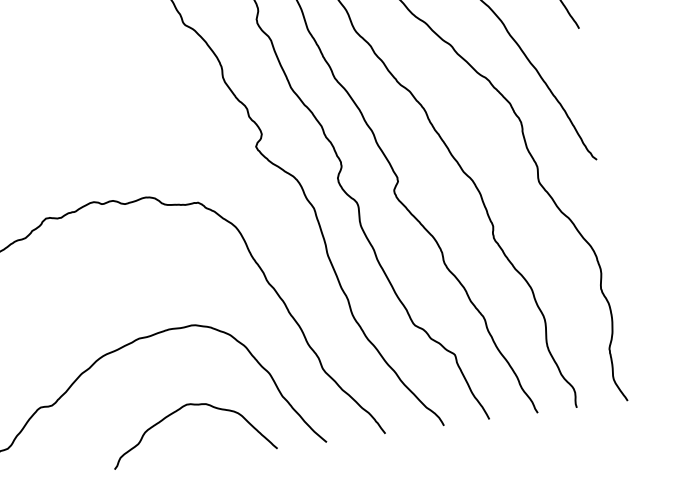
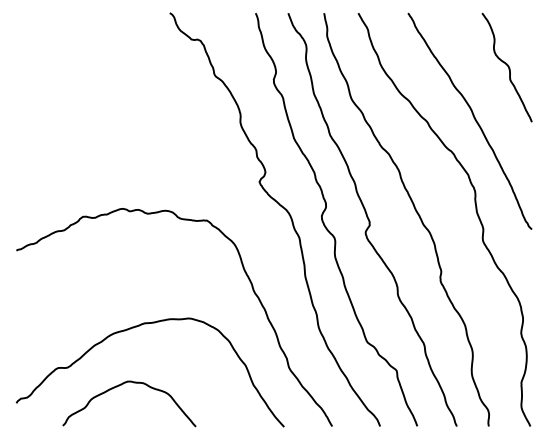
curve: (179, 410) -> (121, 385), moved

